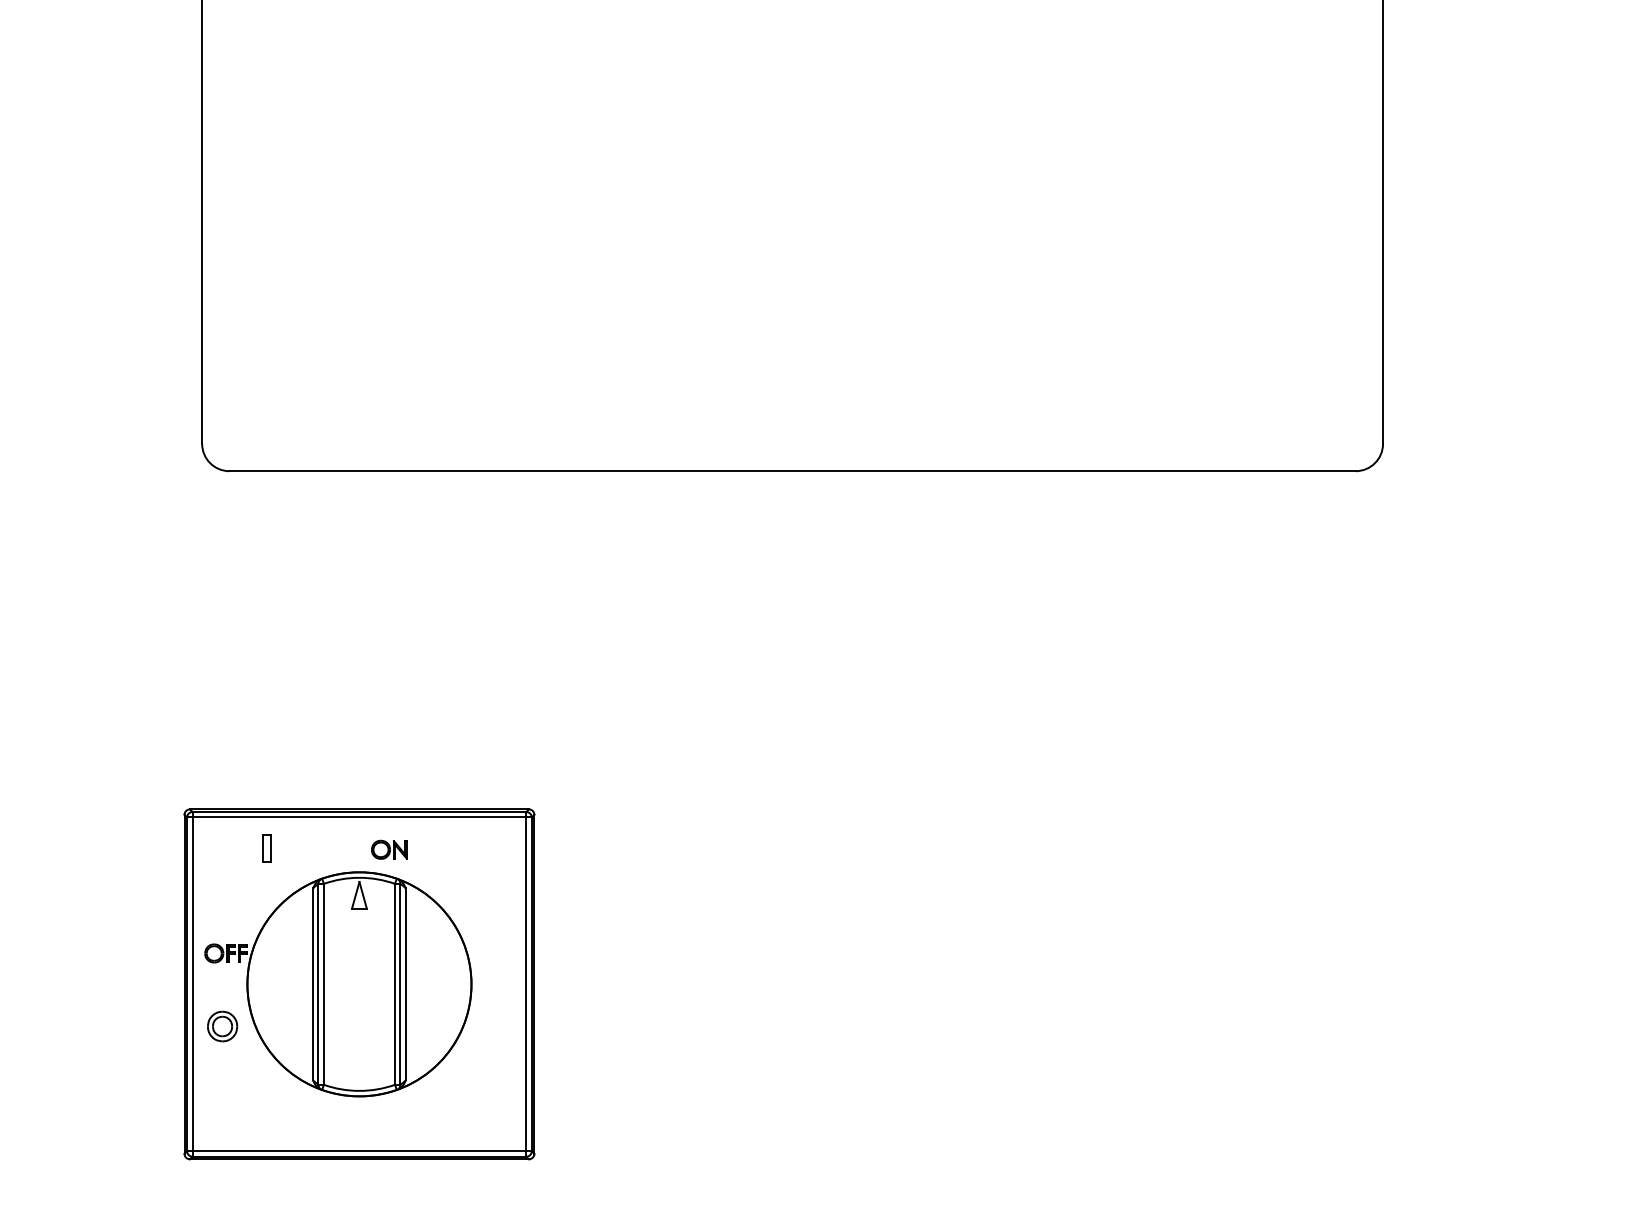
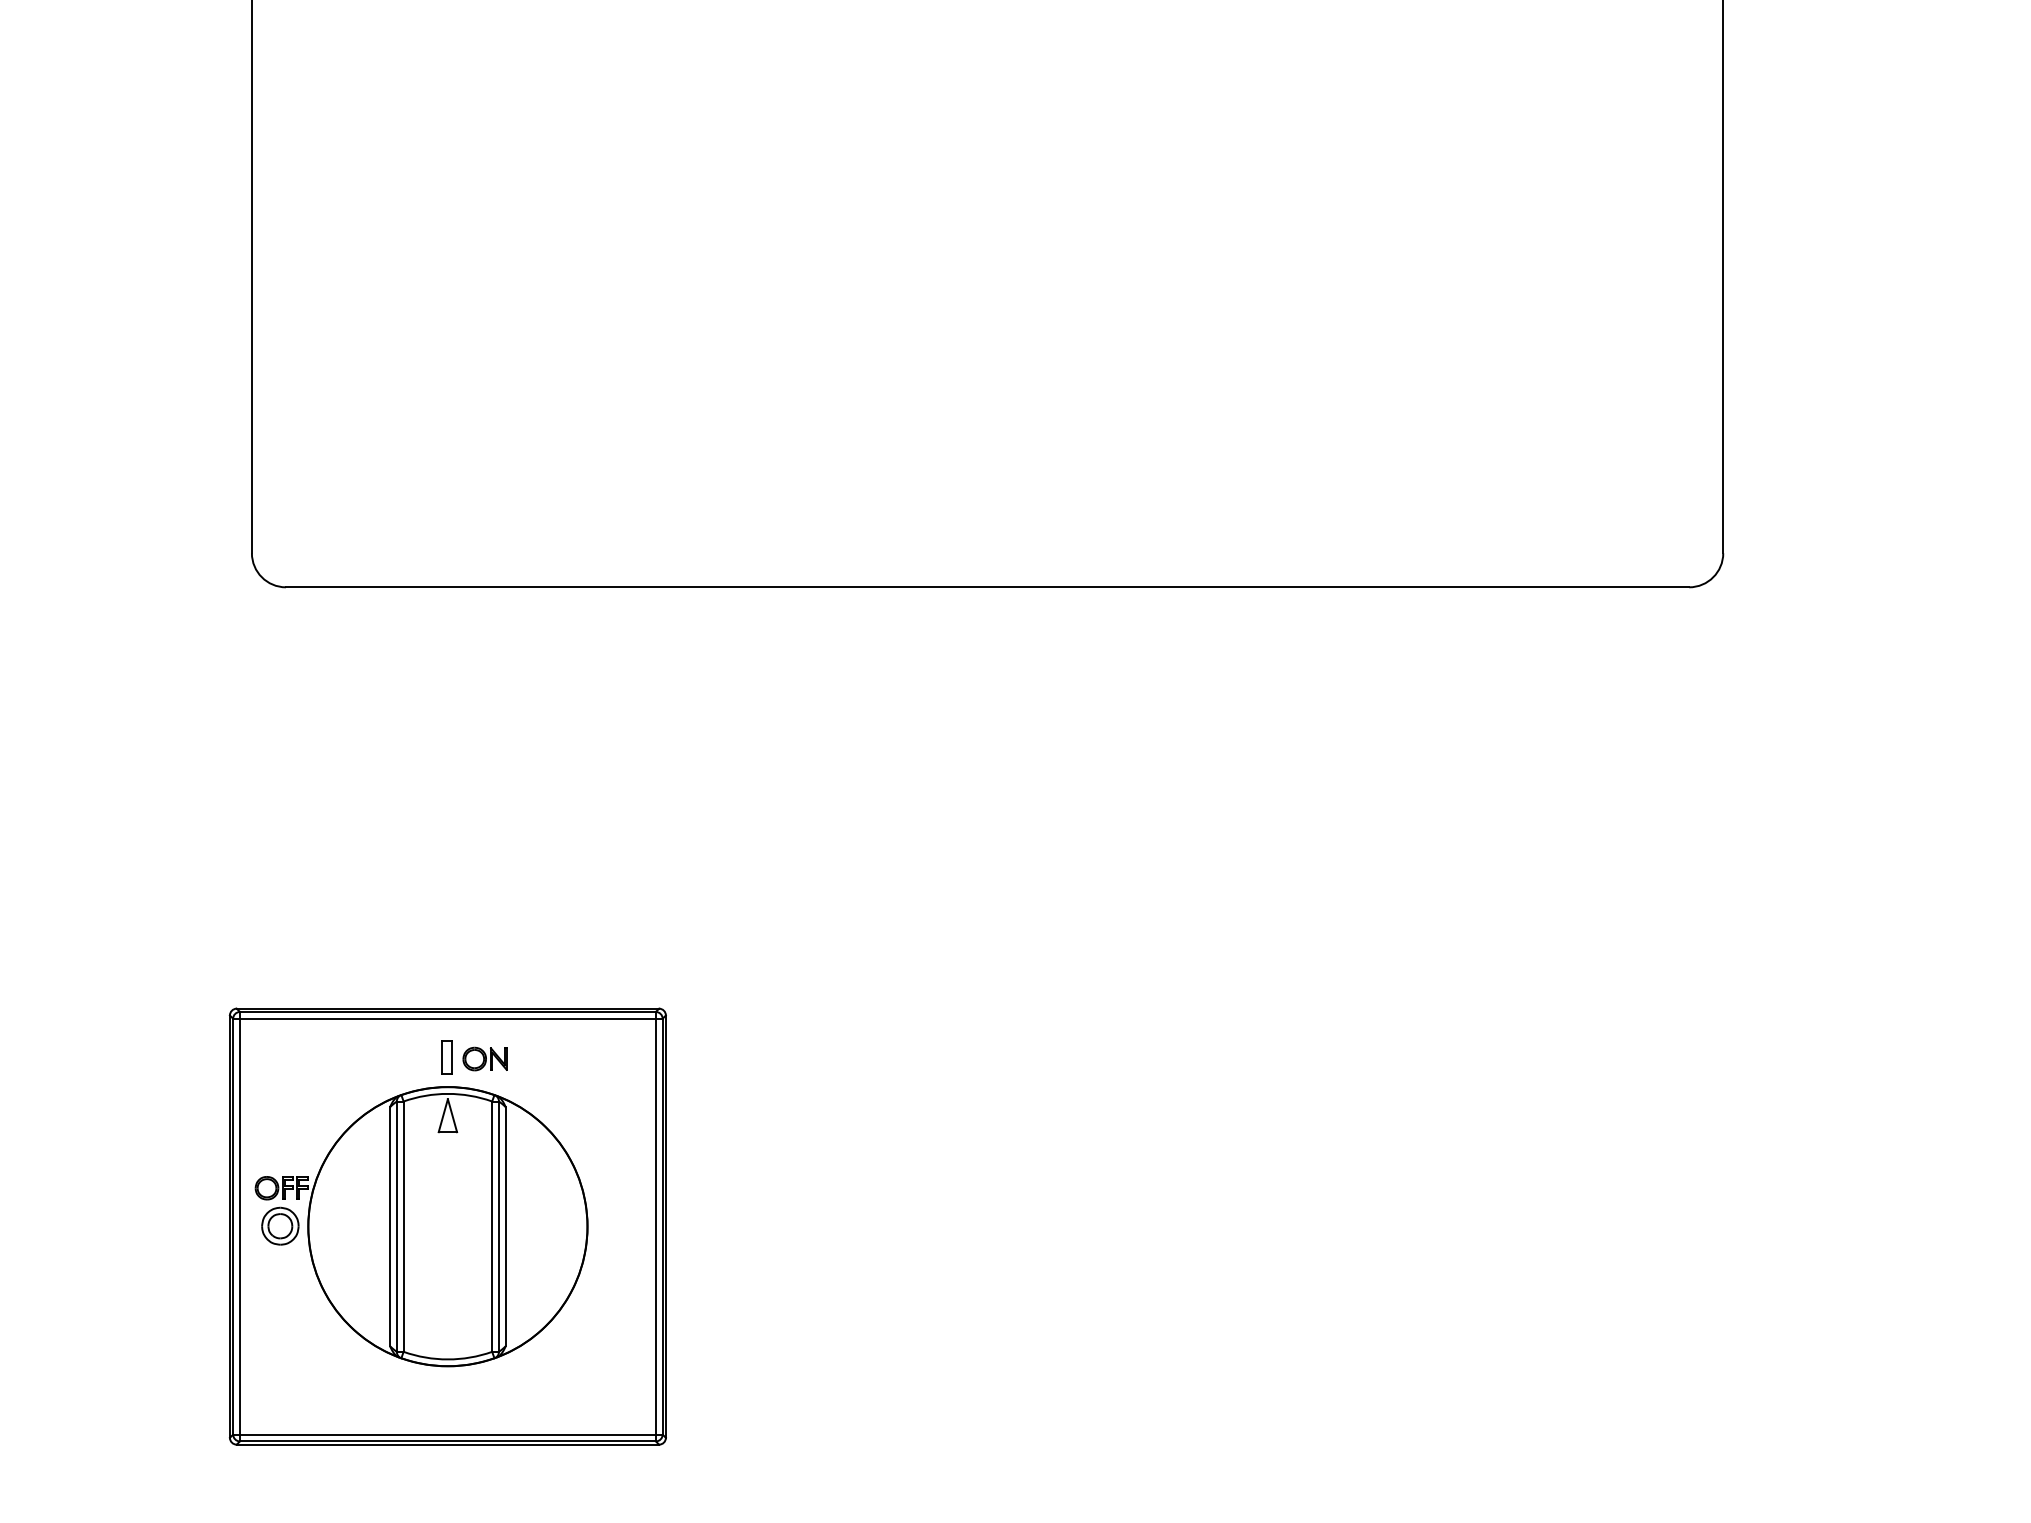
part: (266, 848) -> (446, 1057), moved
part: (222, 1025) -> (280, 1225), moved

